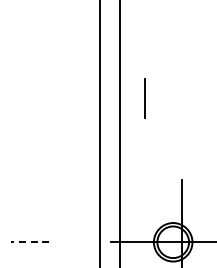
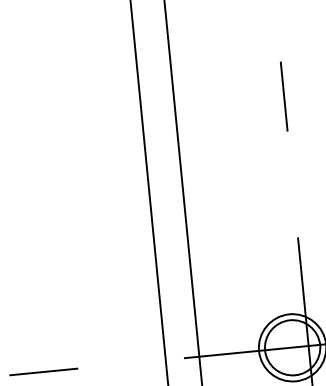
line: (144, 98) -> (282, 96), moved
line: (29, 242) -> (42, 372), dashed -> solid

